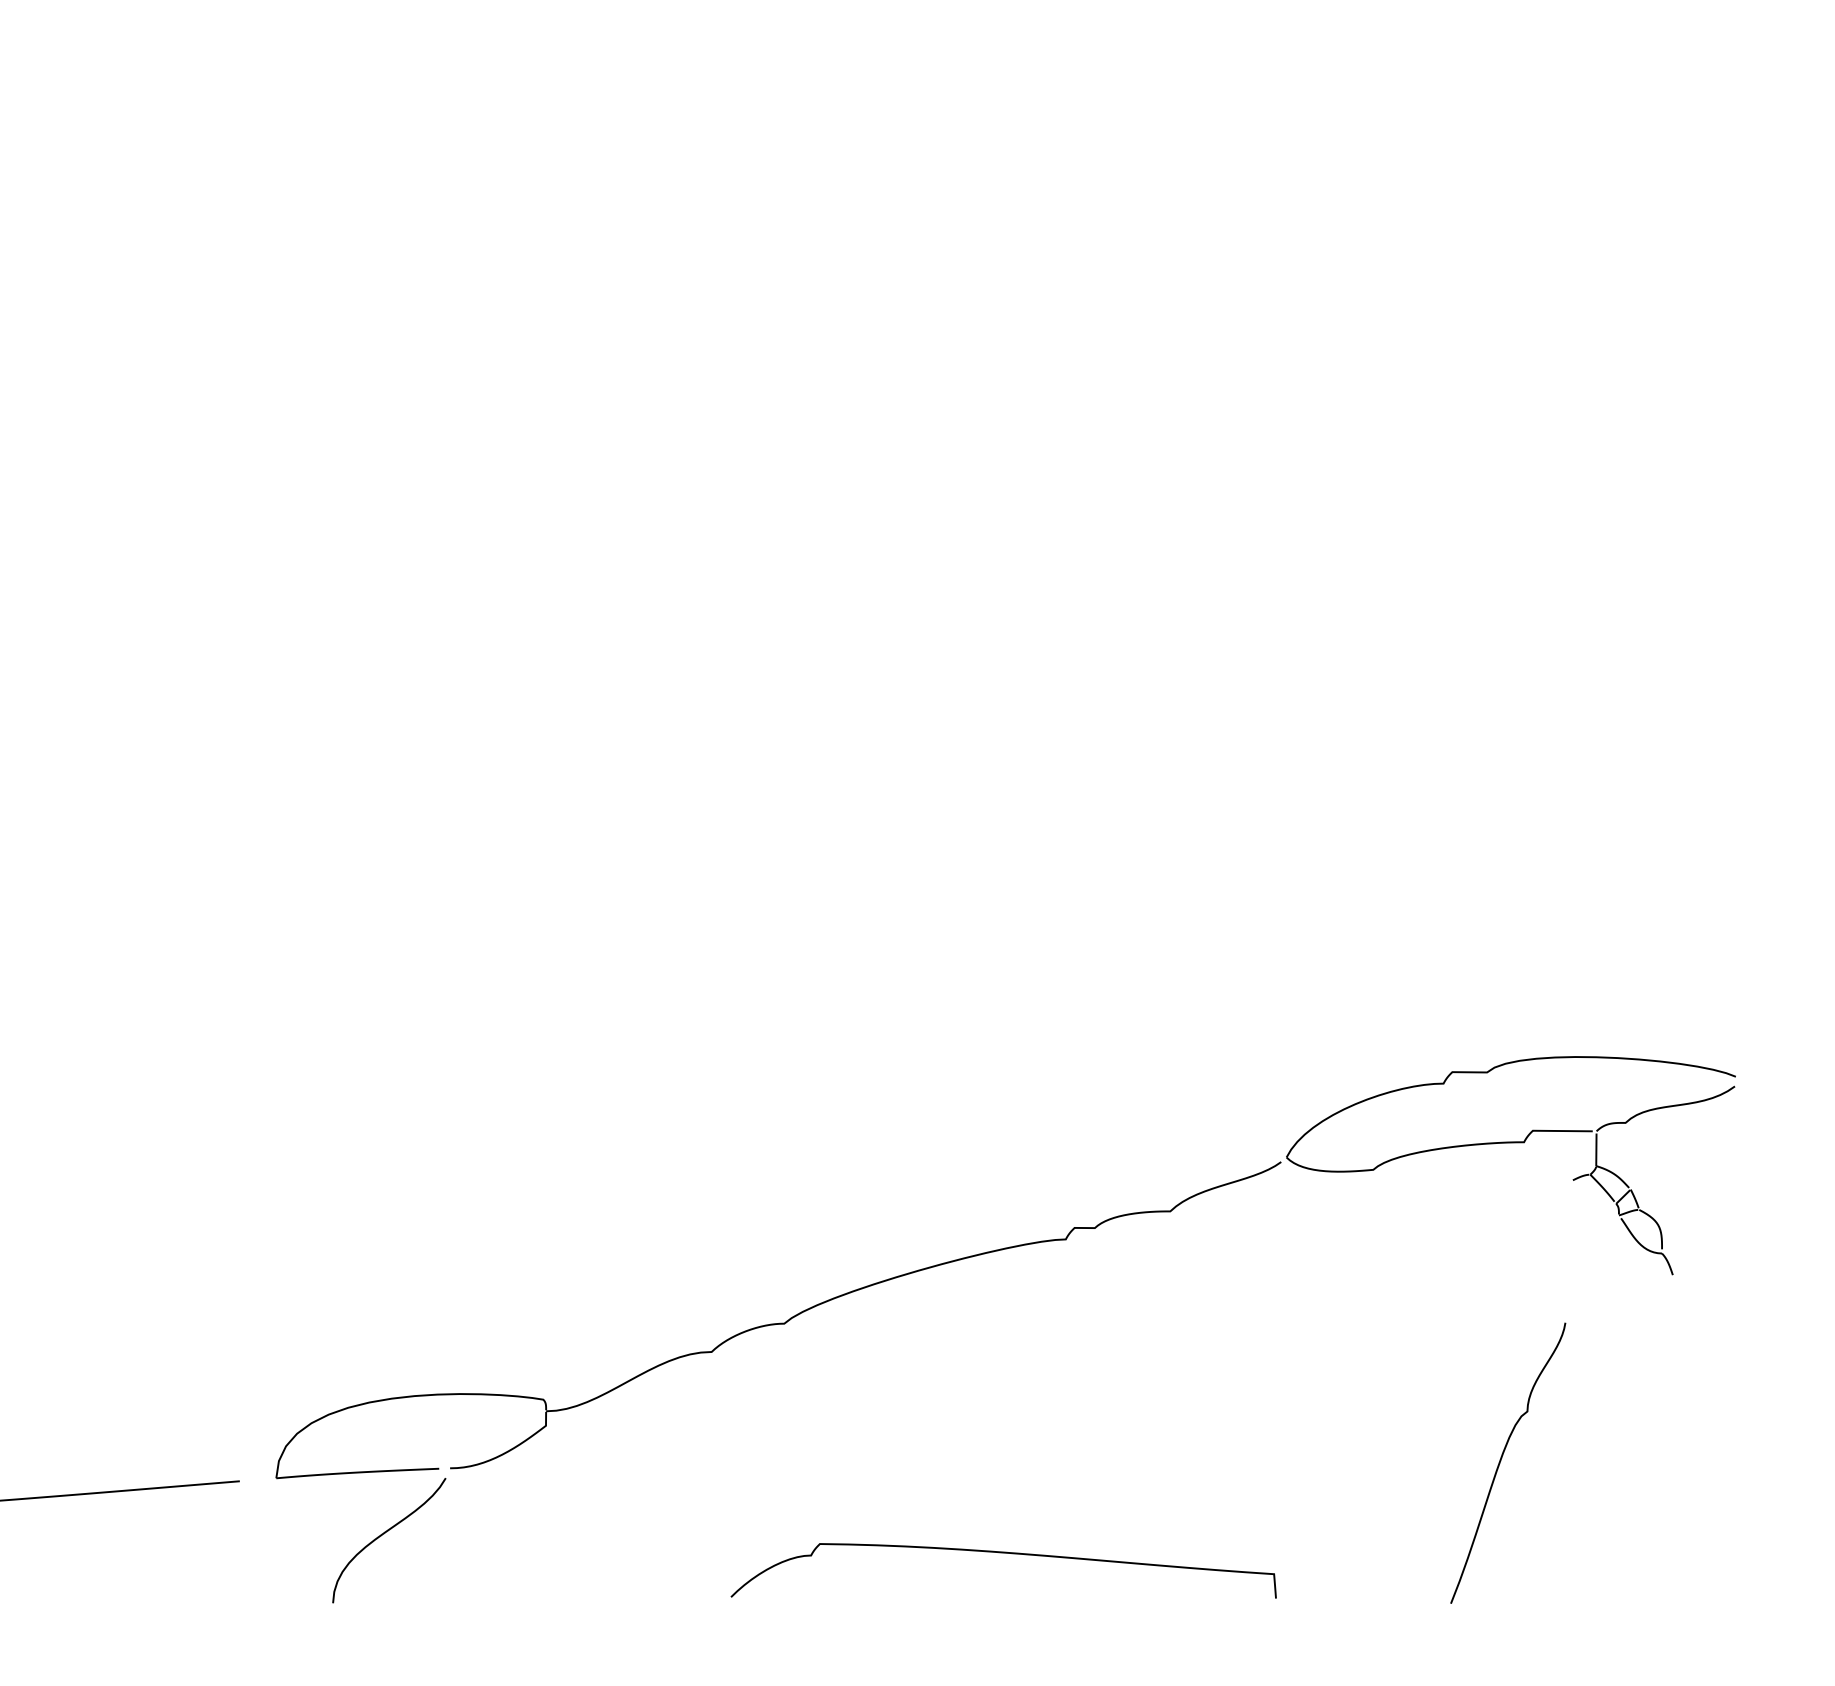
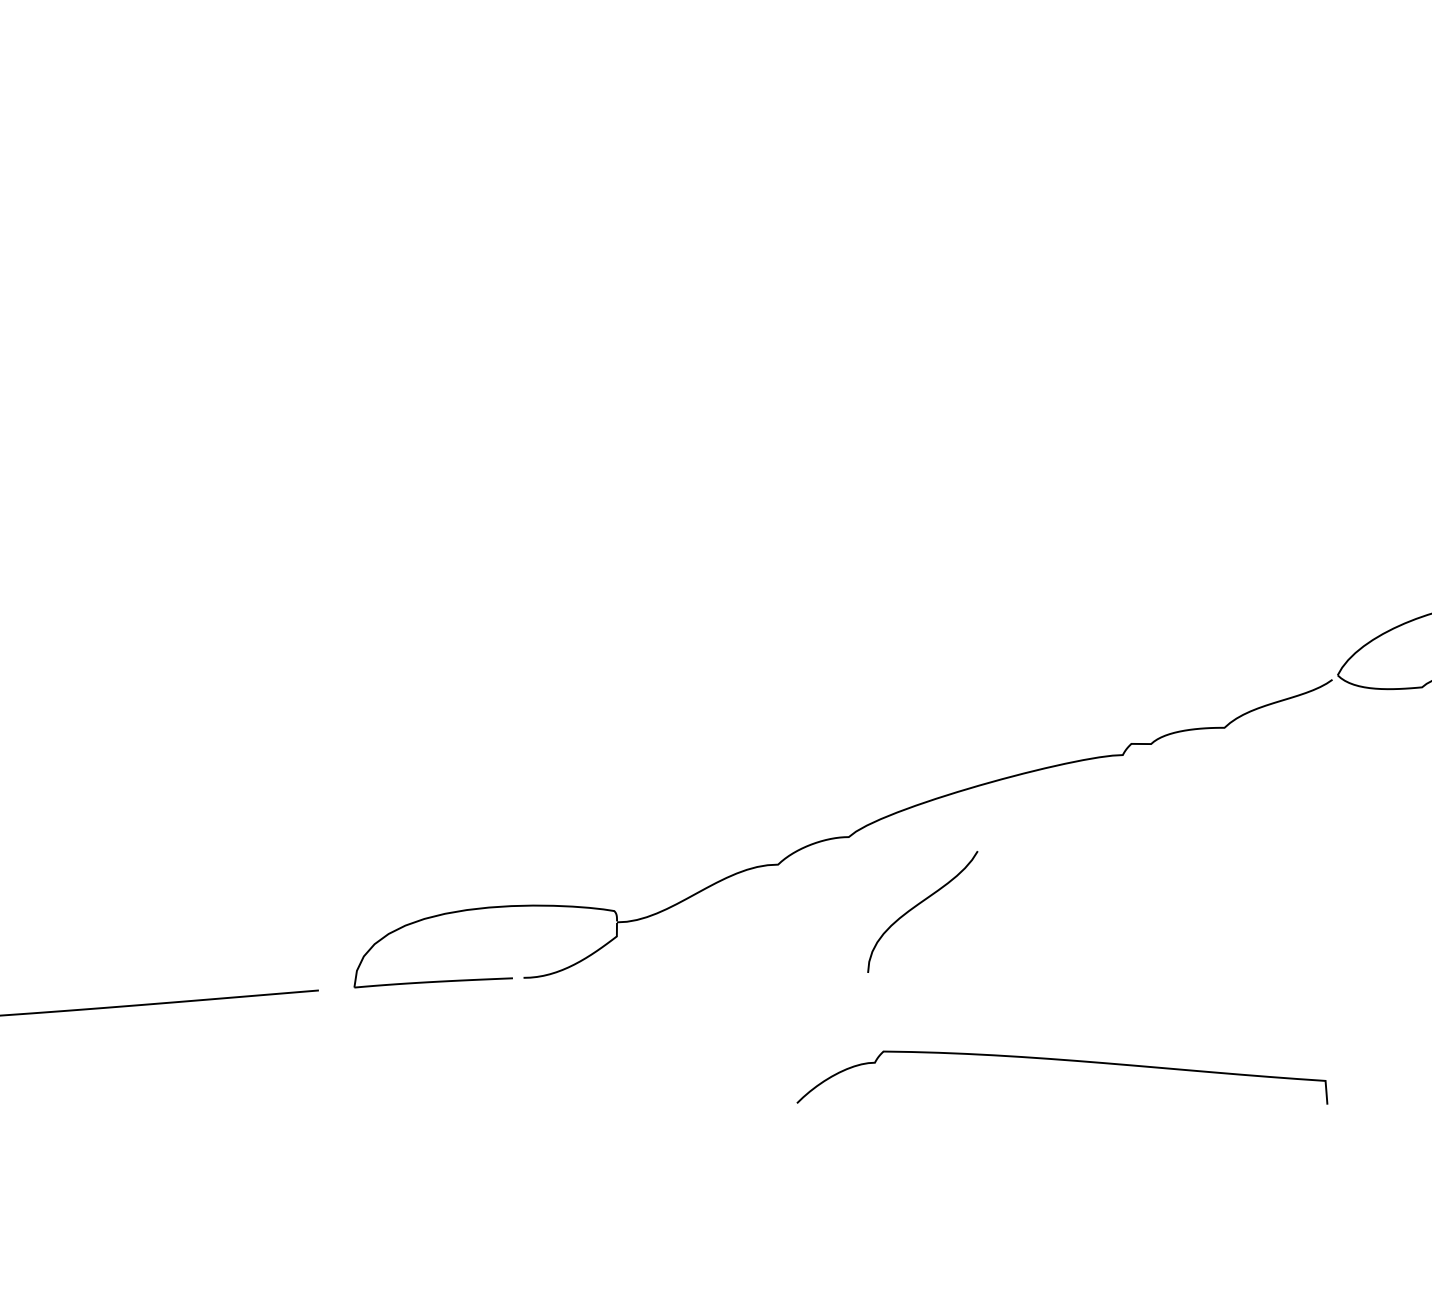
curve: (384, 1534) -> (918, 906), moved

